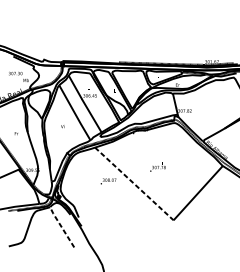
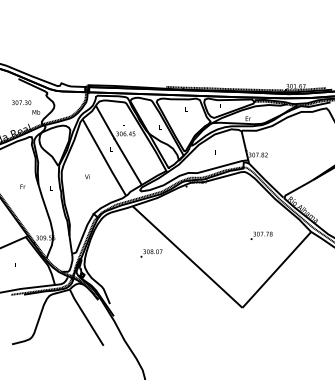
text: (157, 168) -> (261, 235), moved
line: (134, 184) -> (187, 257), dashed -> solid
line: (61, 226) -> (85, 316), dashed -> solid

